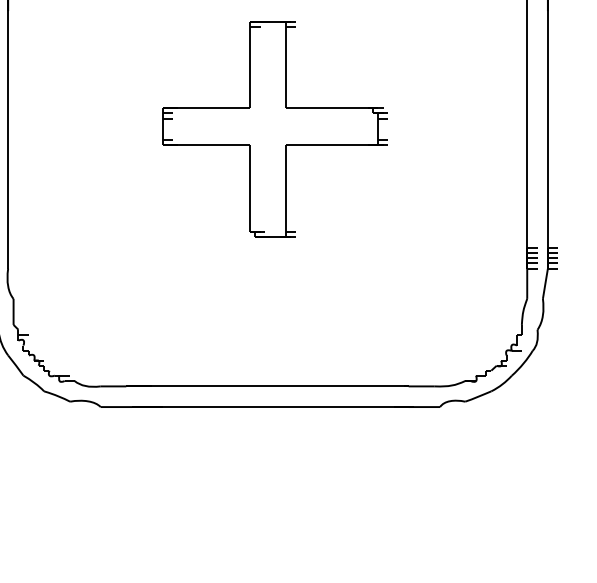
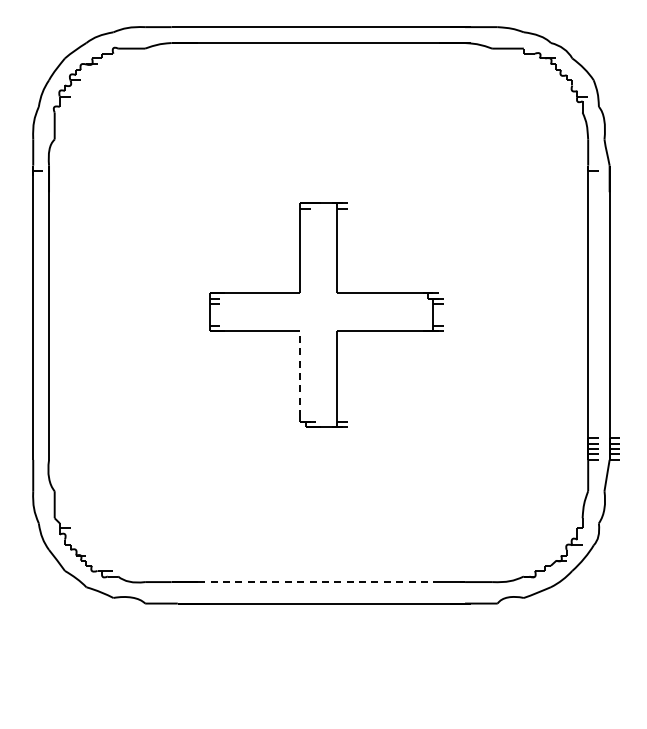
line: (249, 186) -> (299, 374), solid -> dashed
line: (268, 386) -> (319, 582), solid -> dashed

